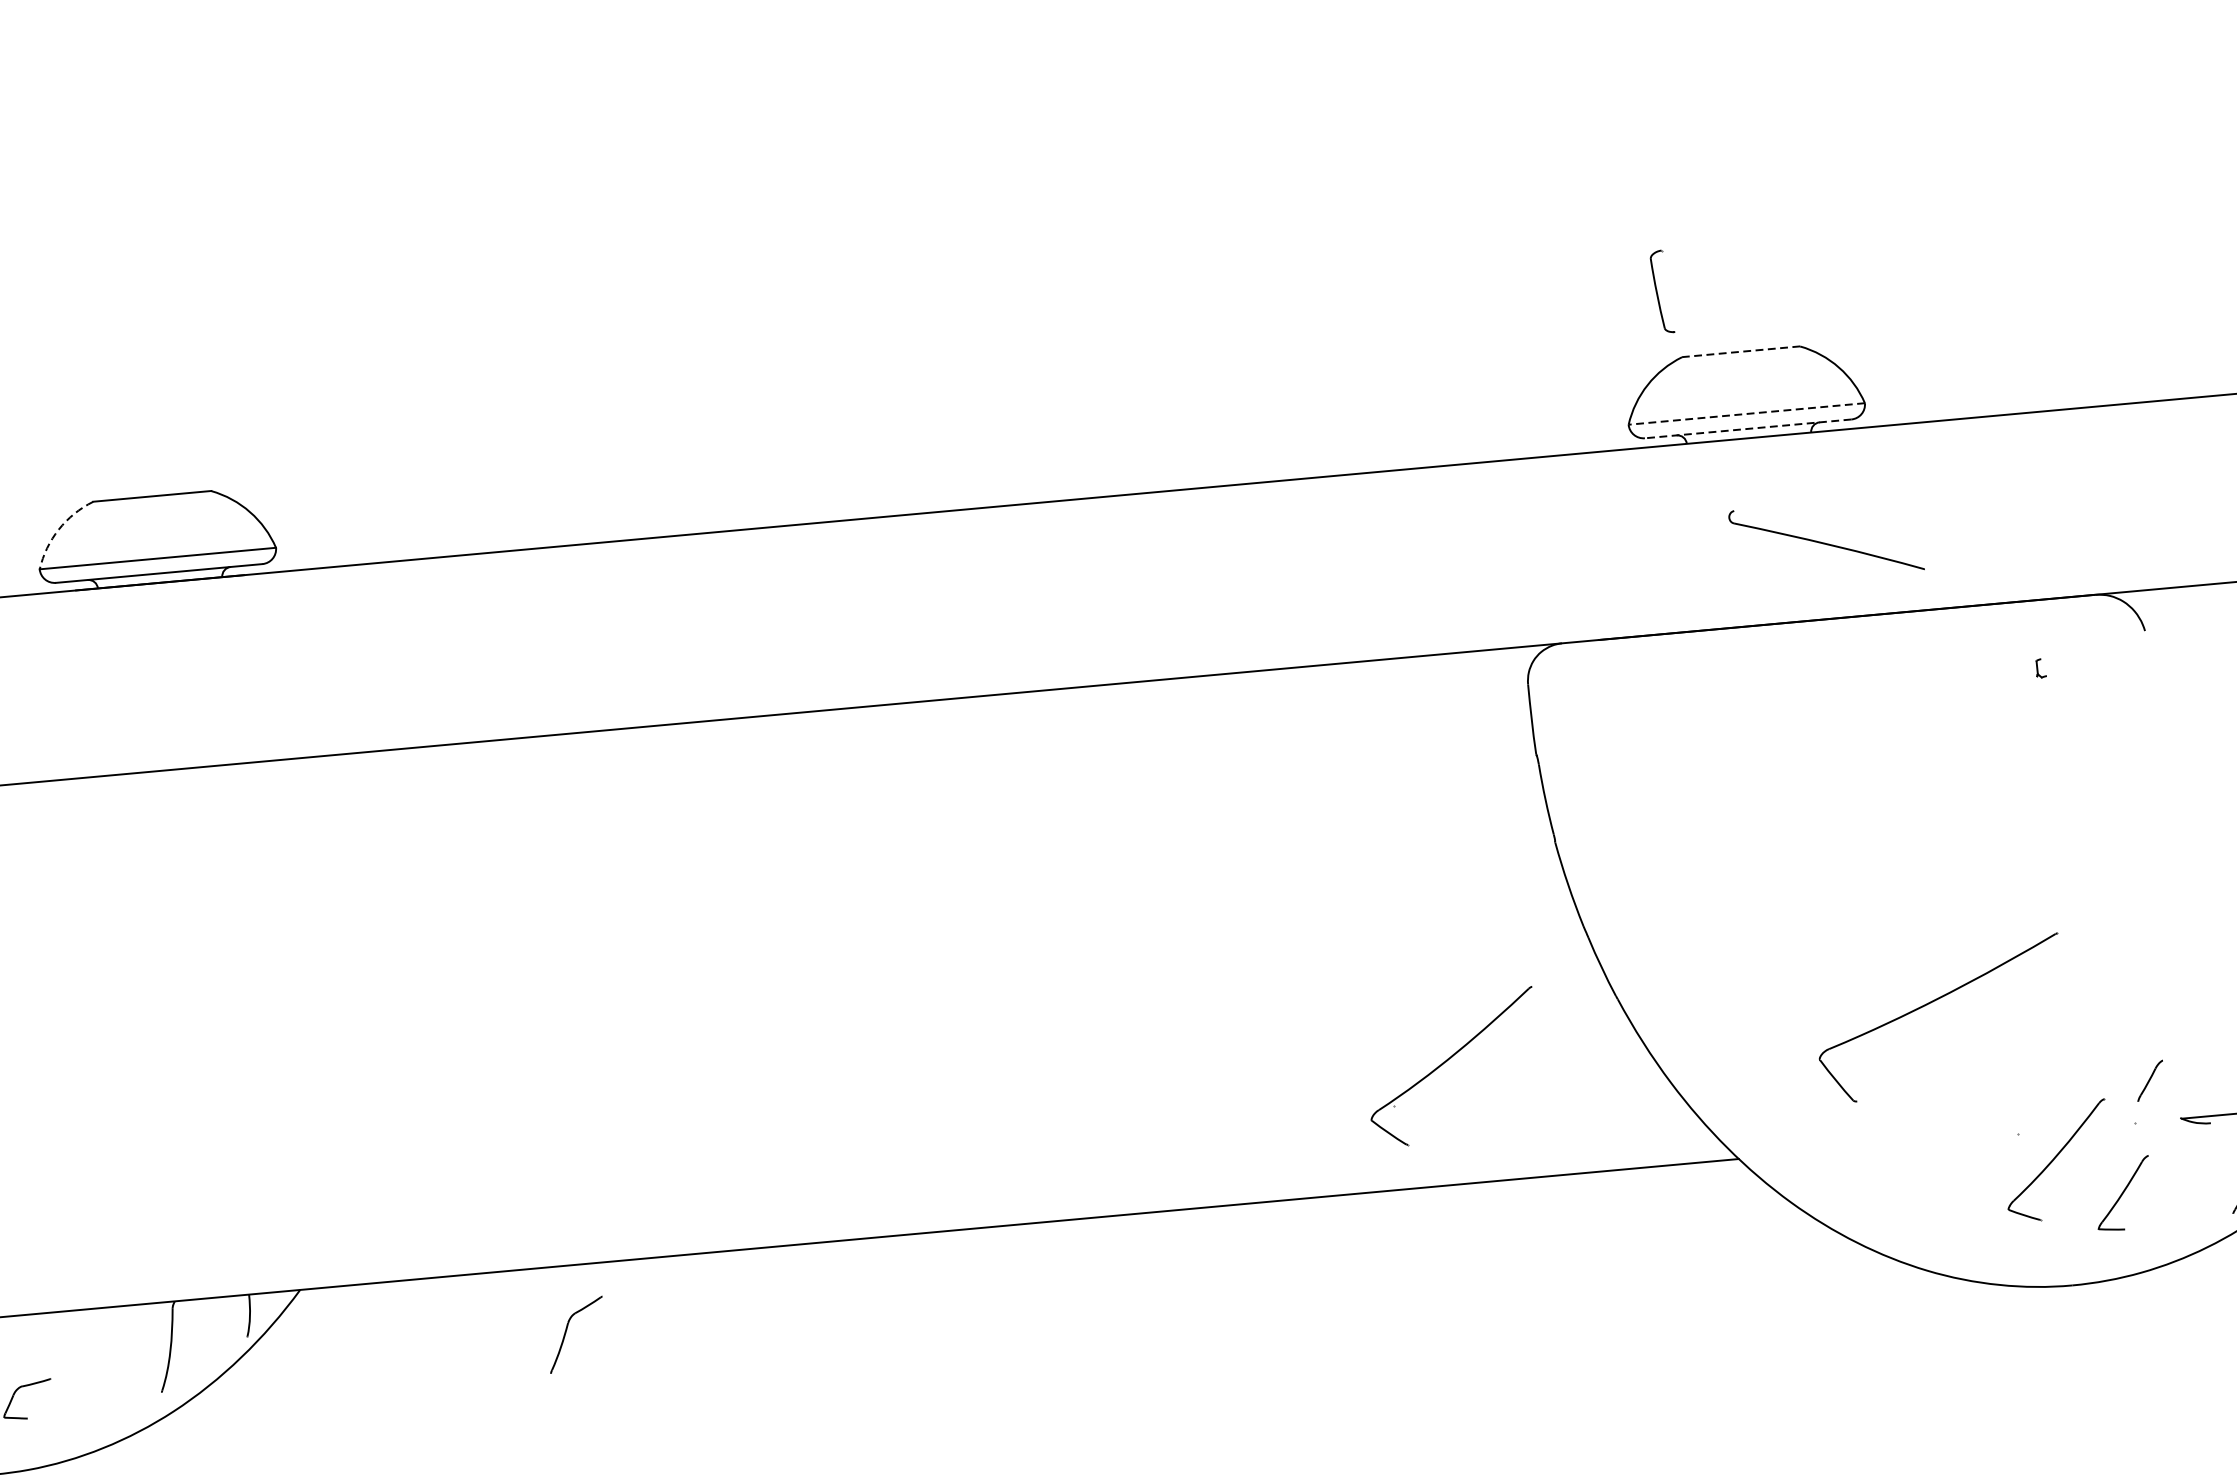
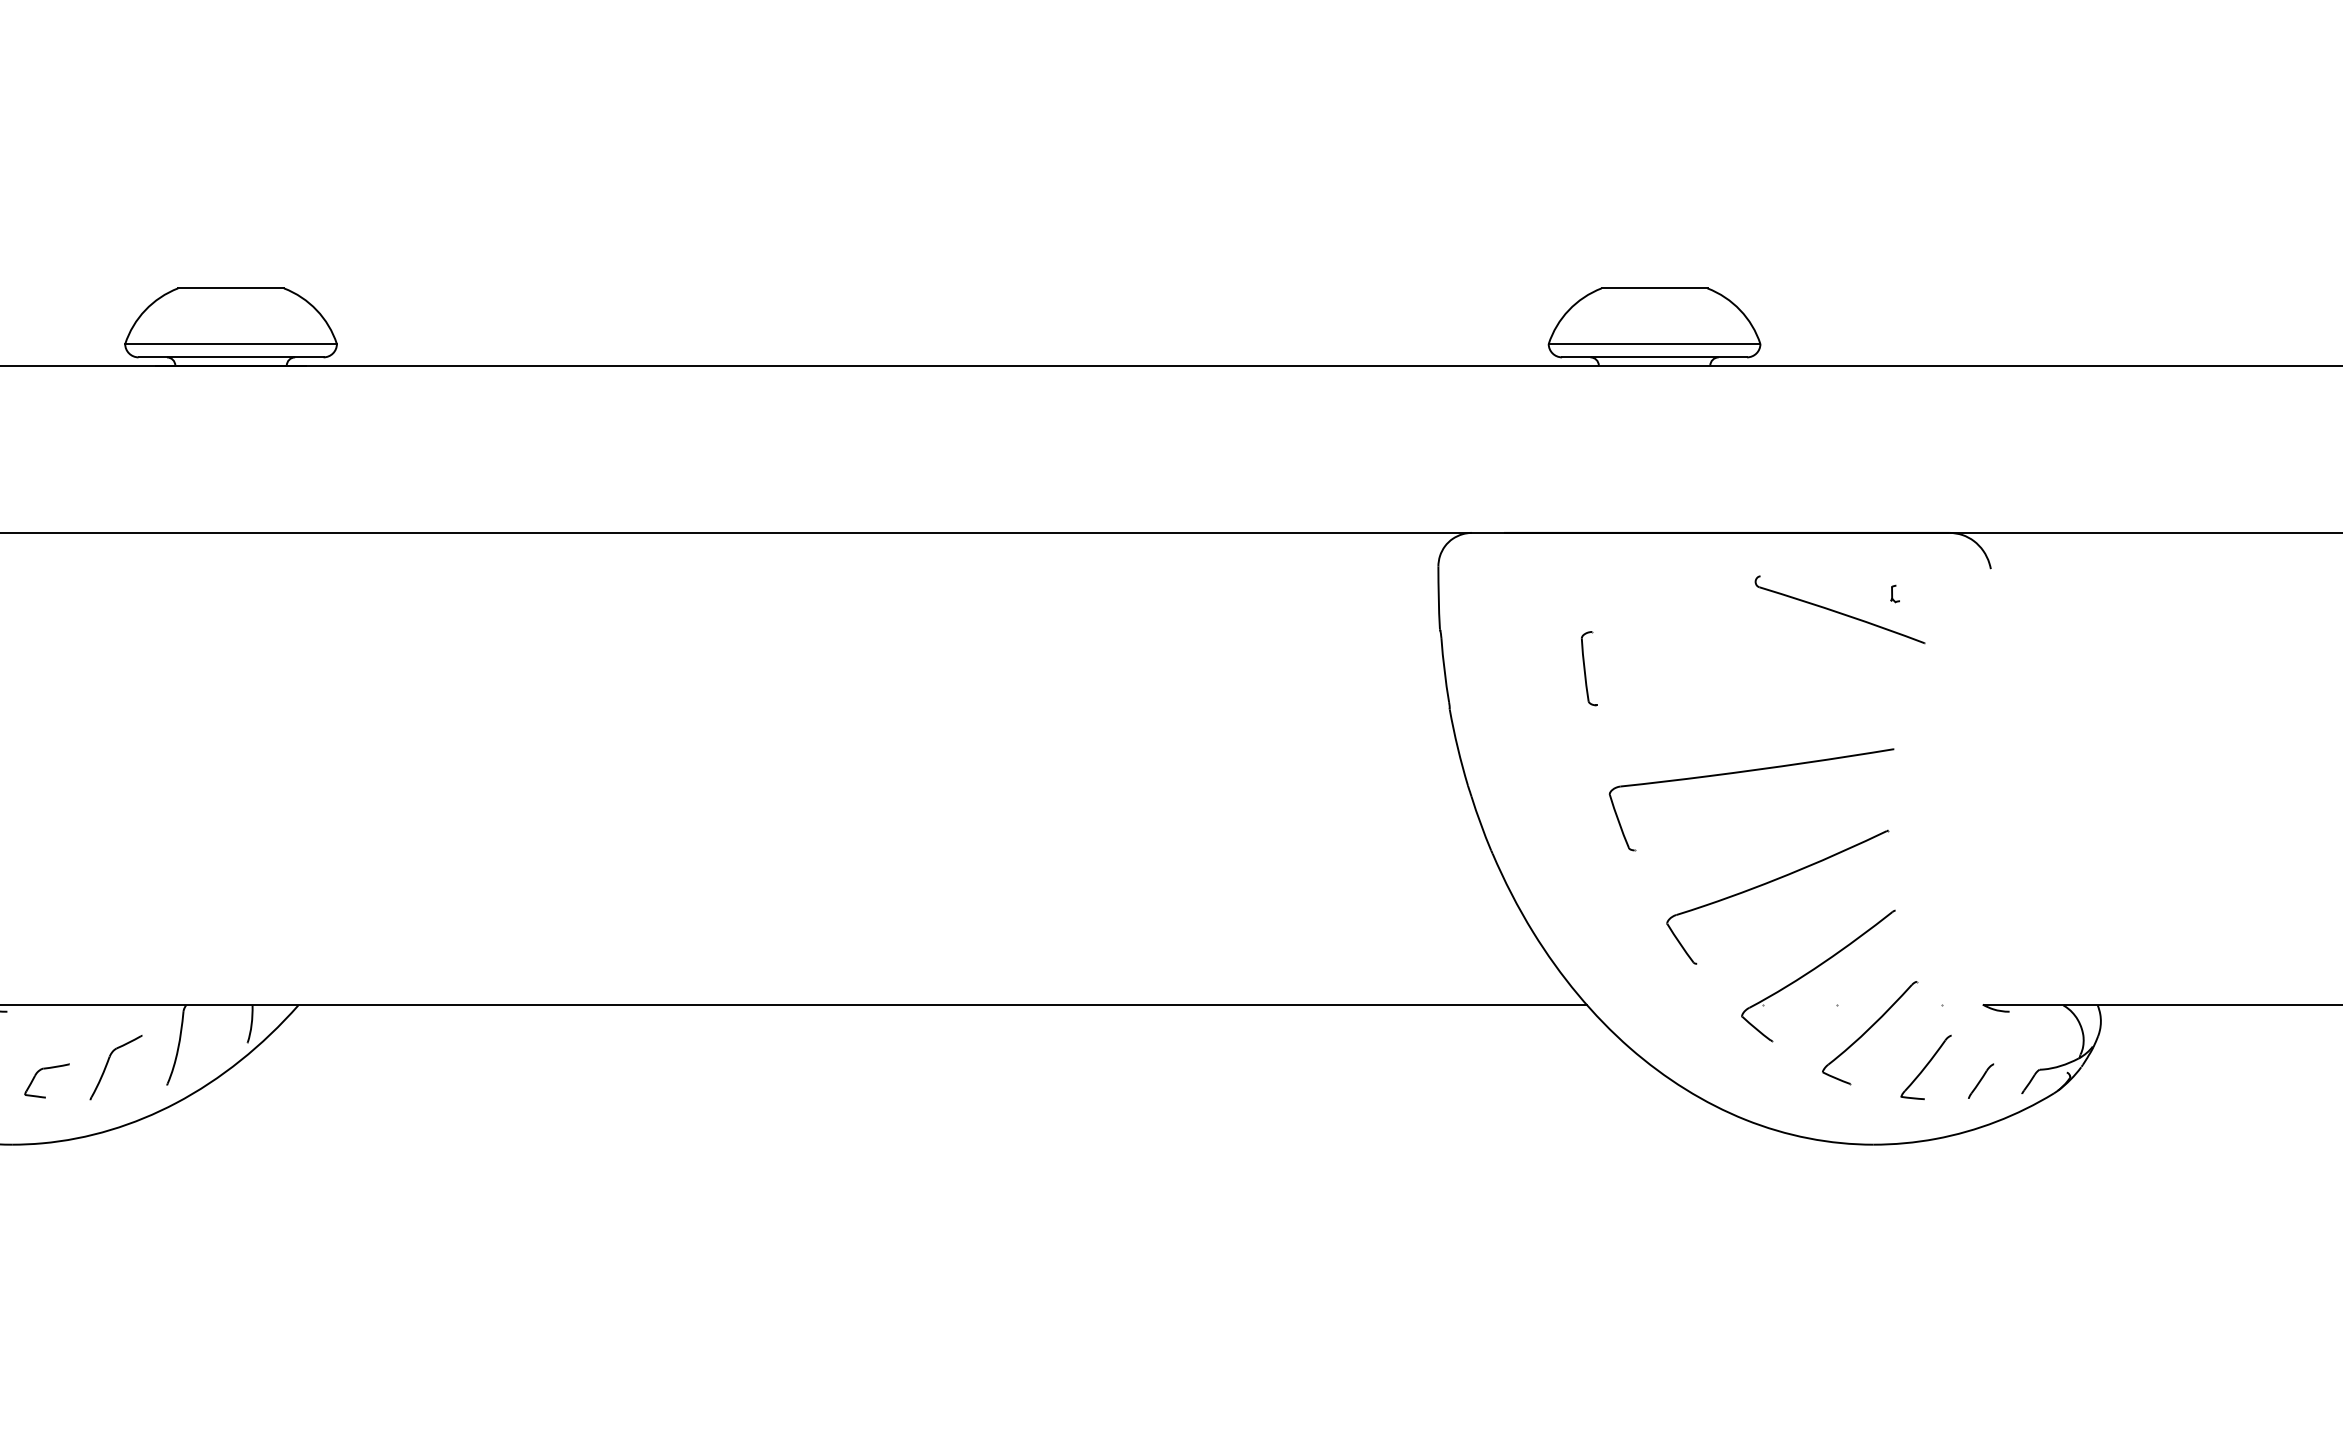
part: (1661, 291) -> (1588, 668), moved
line: (1741, 352) -> (1654, 288), dashed -> solid
line: (1746, 414) -> (1654, 344), dashed -> solid
line: (1748, 429) -> (1654, 357), dashed -> solid
arc: (58, 529) -> (145, 310), dashed -> solid
part: (1825, 540) -> (1839, 609), moved
part: (1892, 882) -> (1746, 772), added
part: (1448, 1060) -> (1815, 969), moved
part: (2150, 1080) -> (1981, 1080), moved
part: (567, 1331) -> (108, 1063), moved

